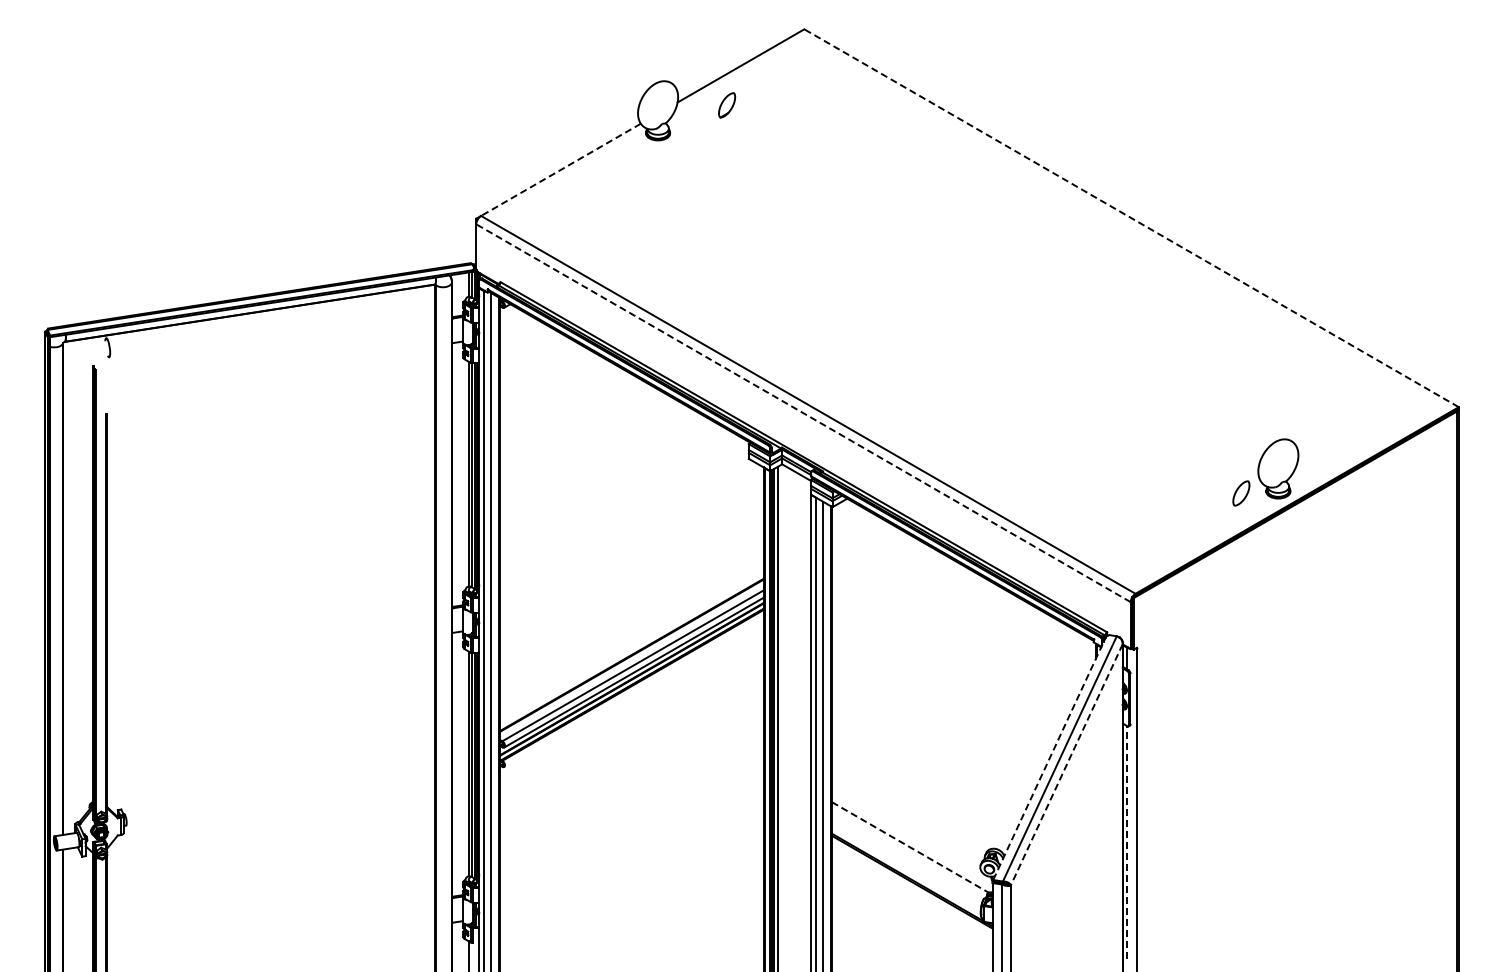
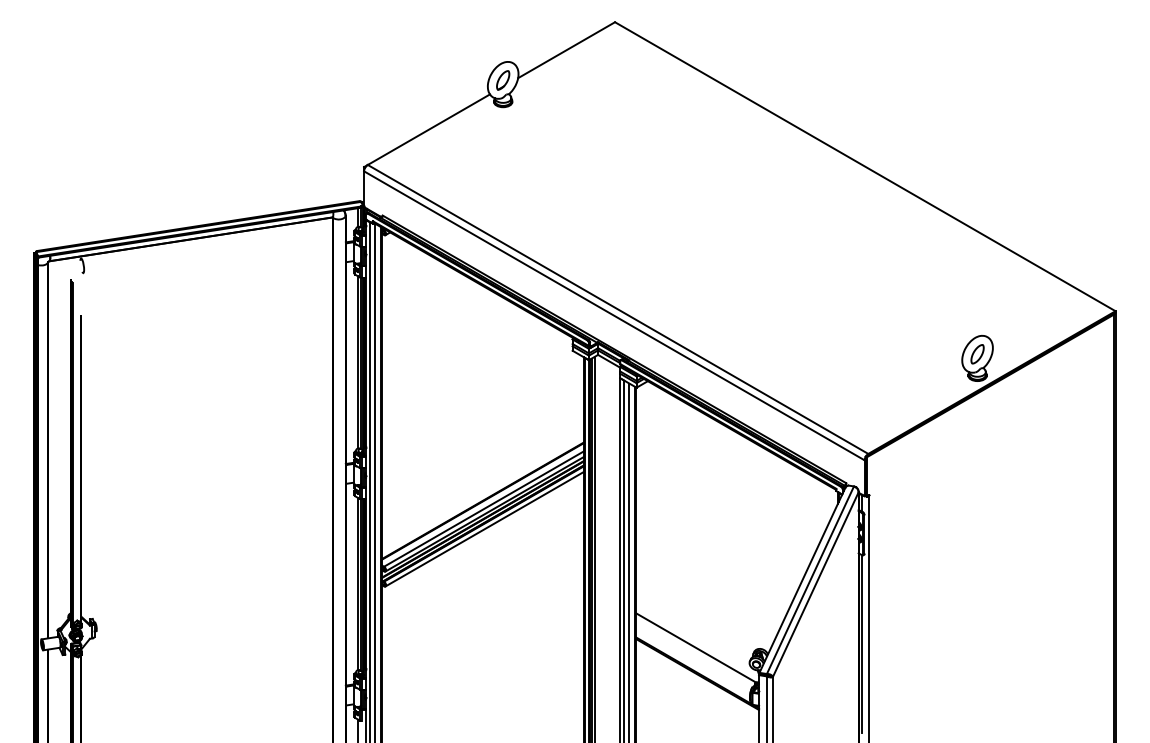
part: (727, 105) -> (503, 80), moved
line: (560, 170) -> (428, 130), dashed -> solid
line: (1131, 218) -> (865, 166), dashed -> solid
line: (803, 413) -> (614, 316), dashed -> solid
part: (1241, 493) -> (977, 354), moved
line: (633, 692) -> (484, 529), added
line: (1050, 757) -> (803, 579), dashed -> solid
line: (1066, 765) -> (815, 585), dashed -> solid
line: (1127, 842) -> (862, 644), dashed -> solid
line: (910, 847) -> (696, 647), dashed -> solid

